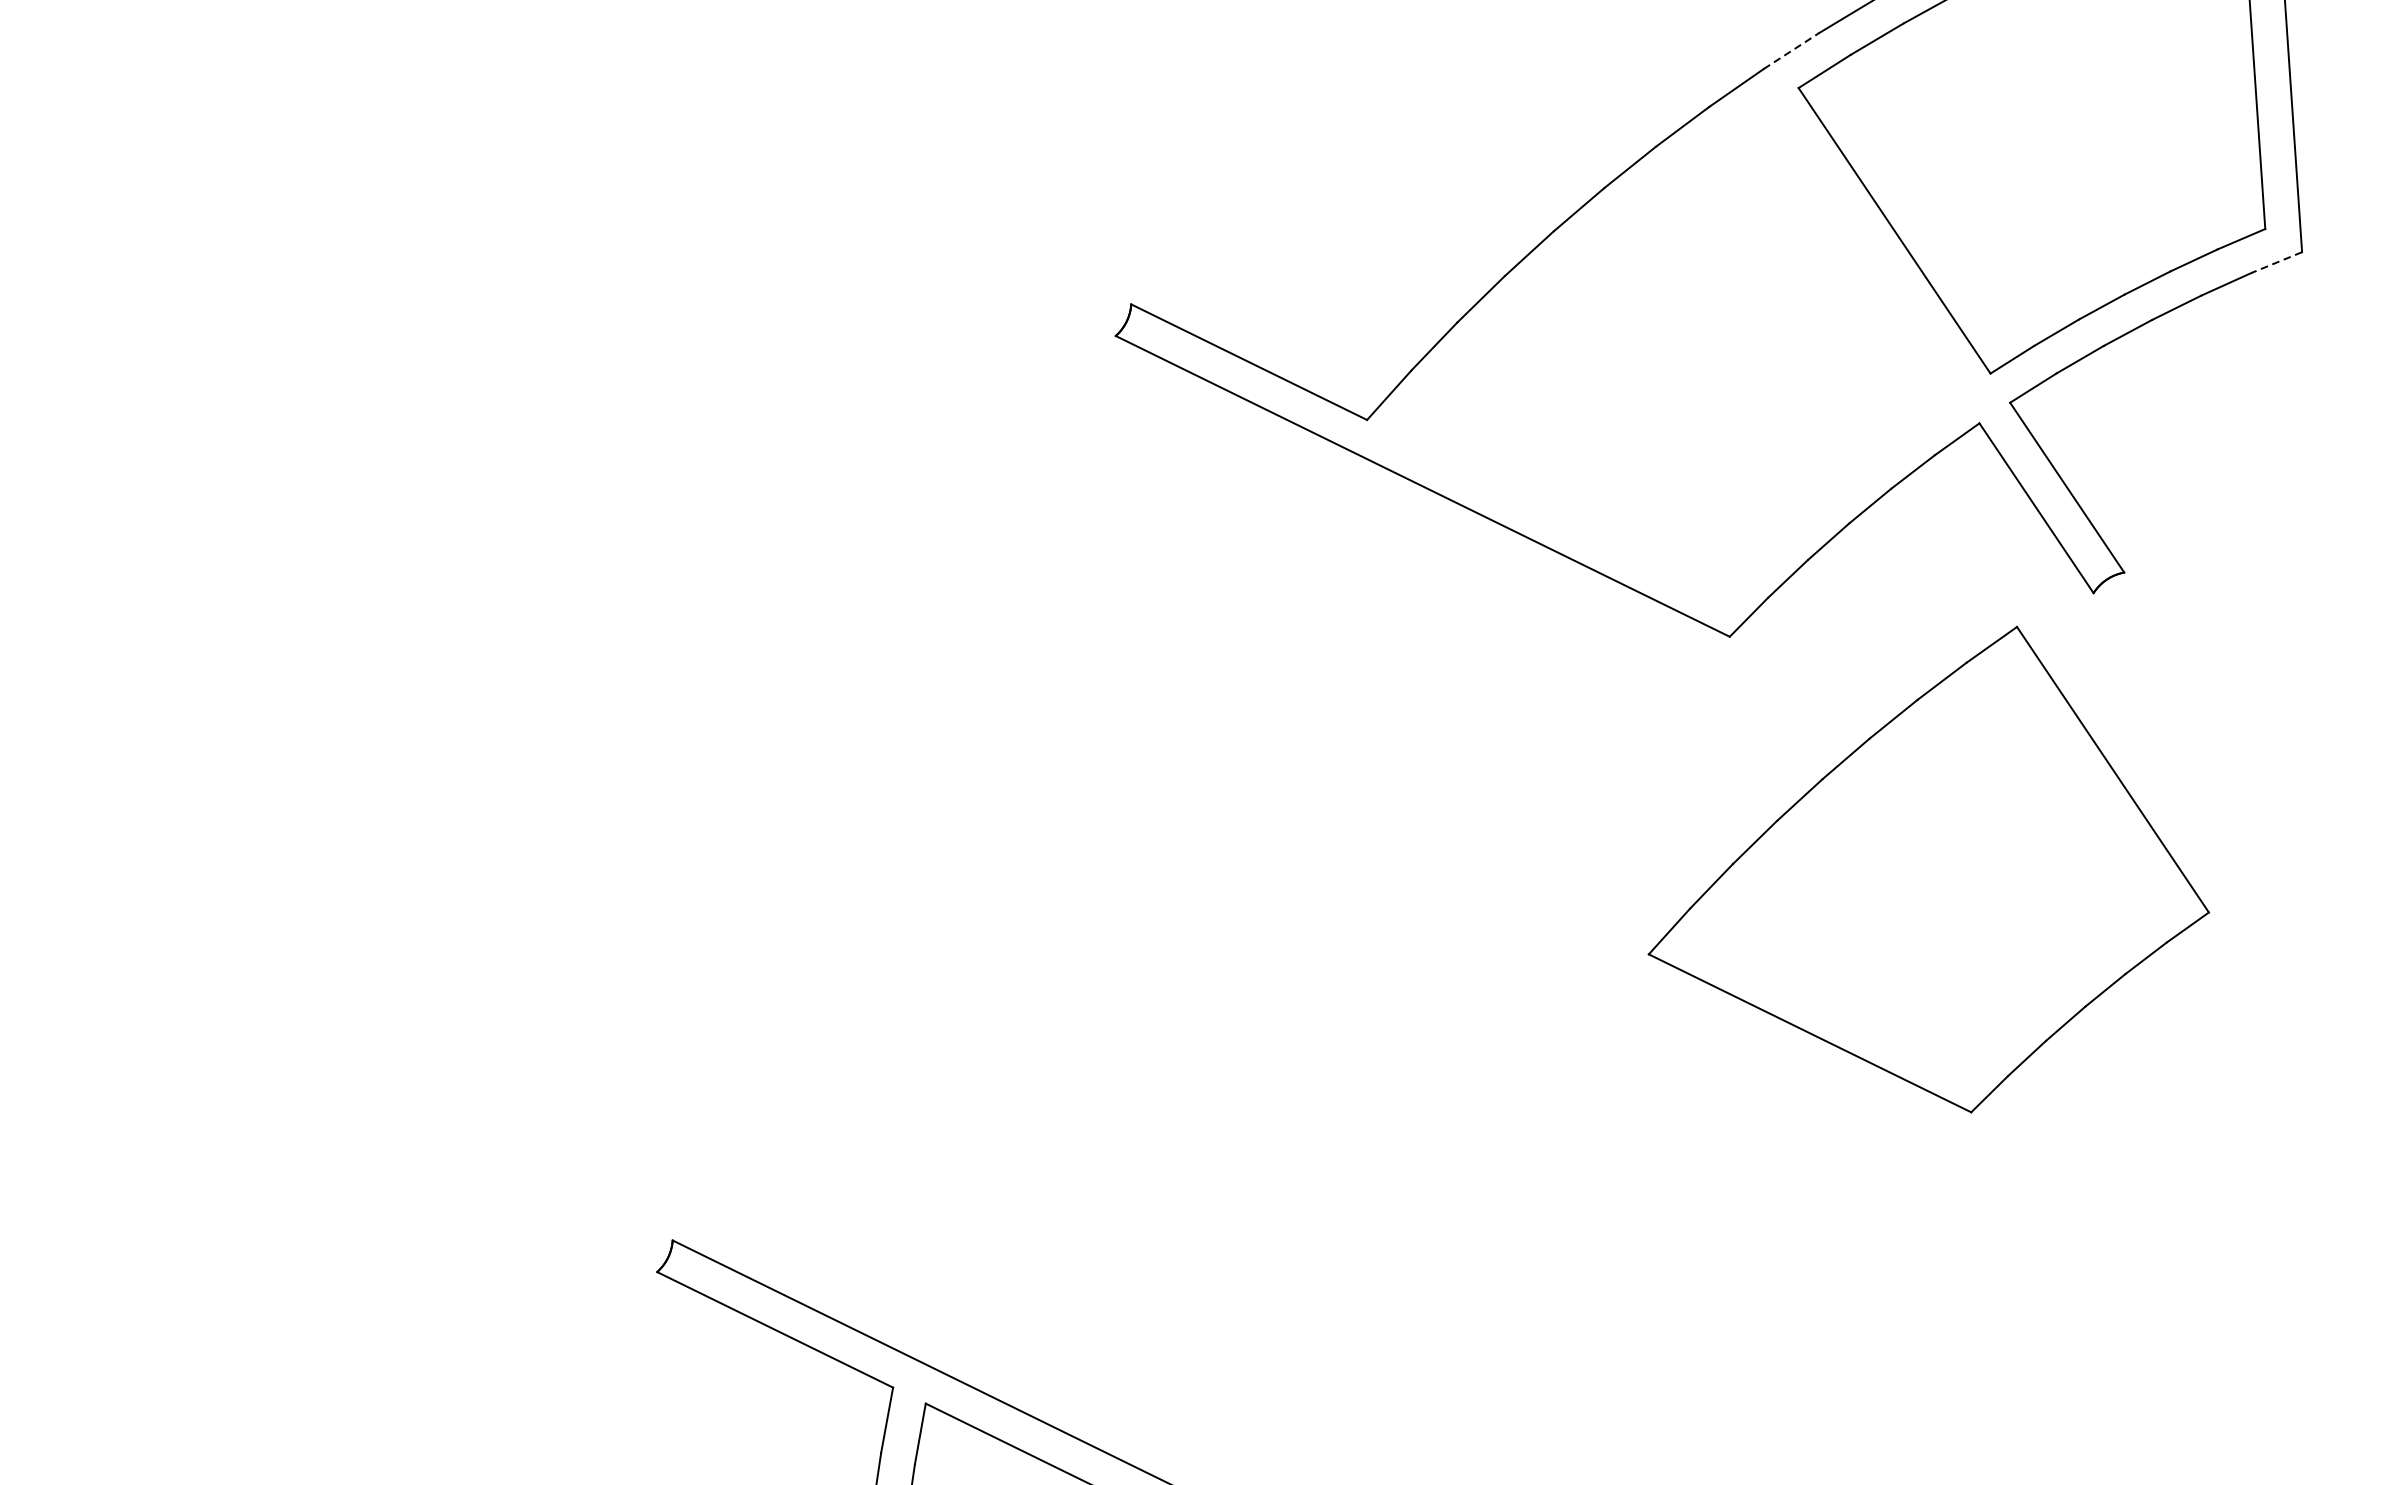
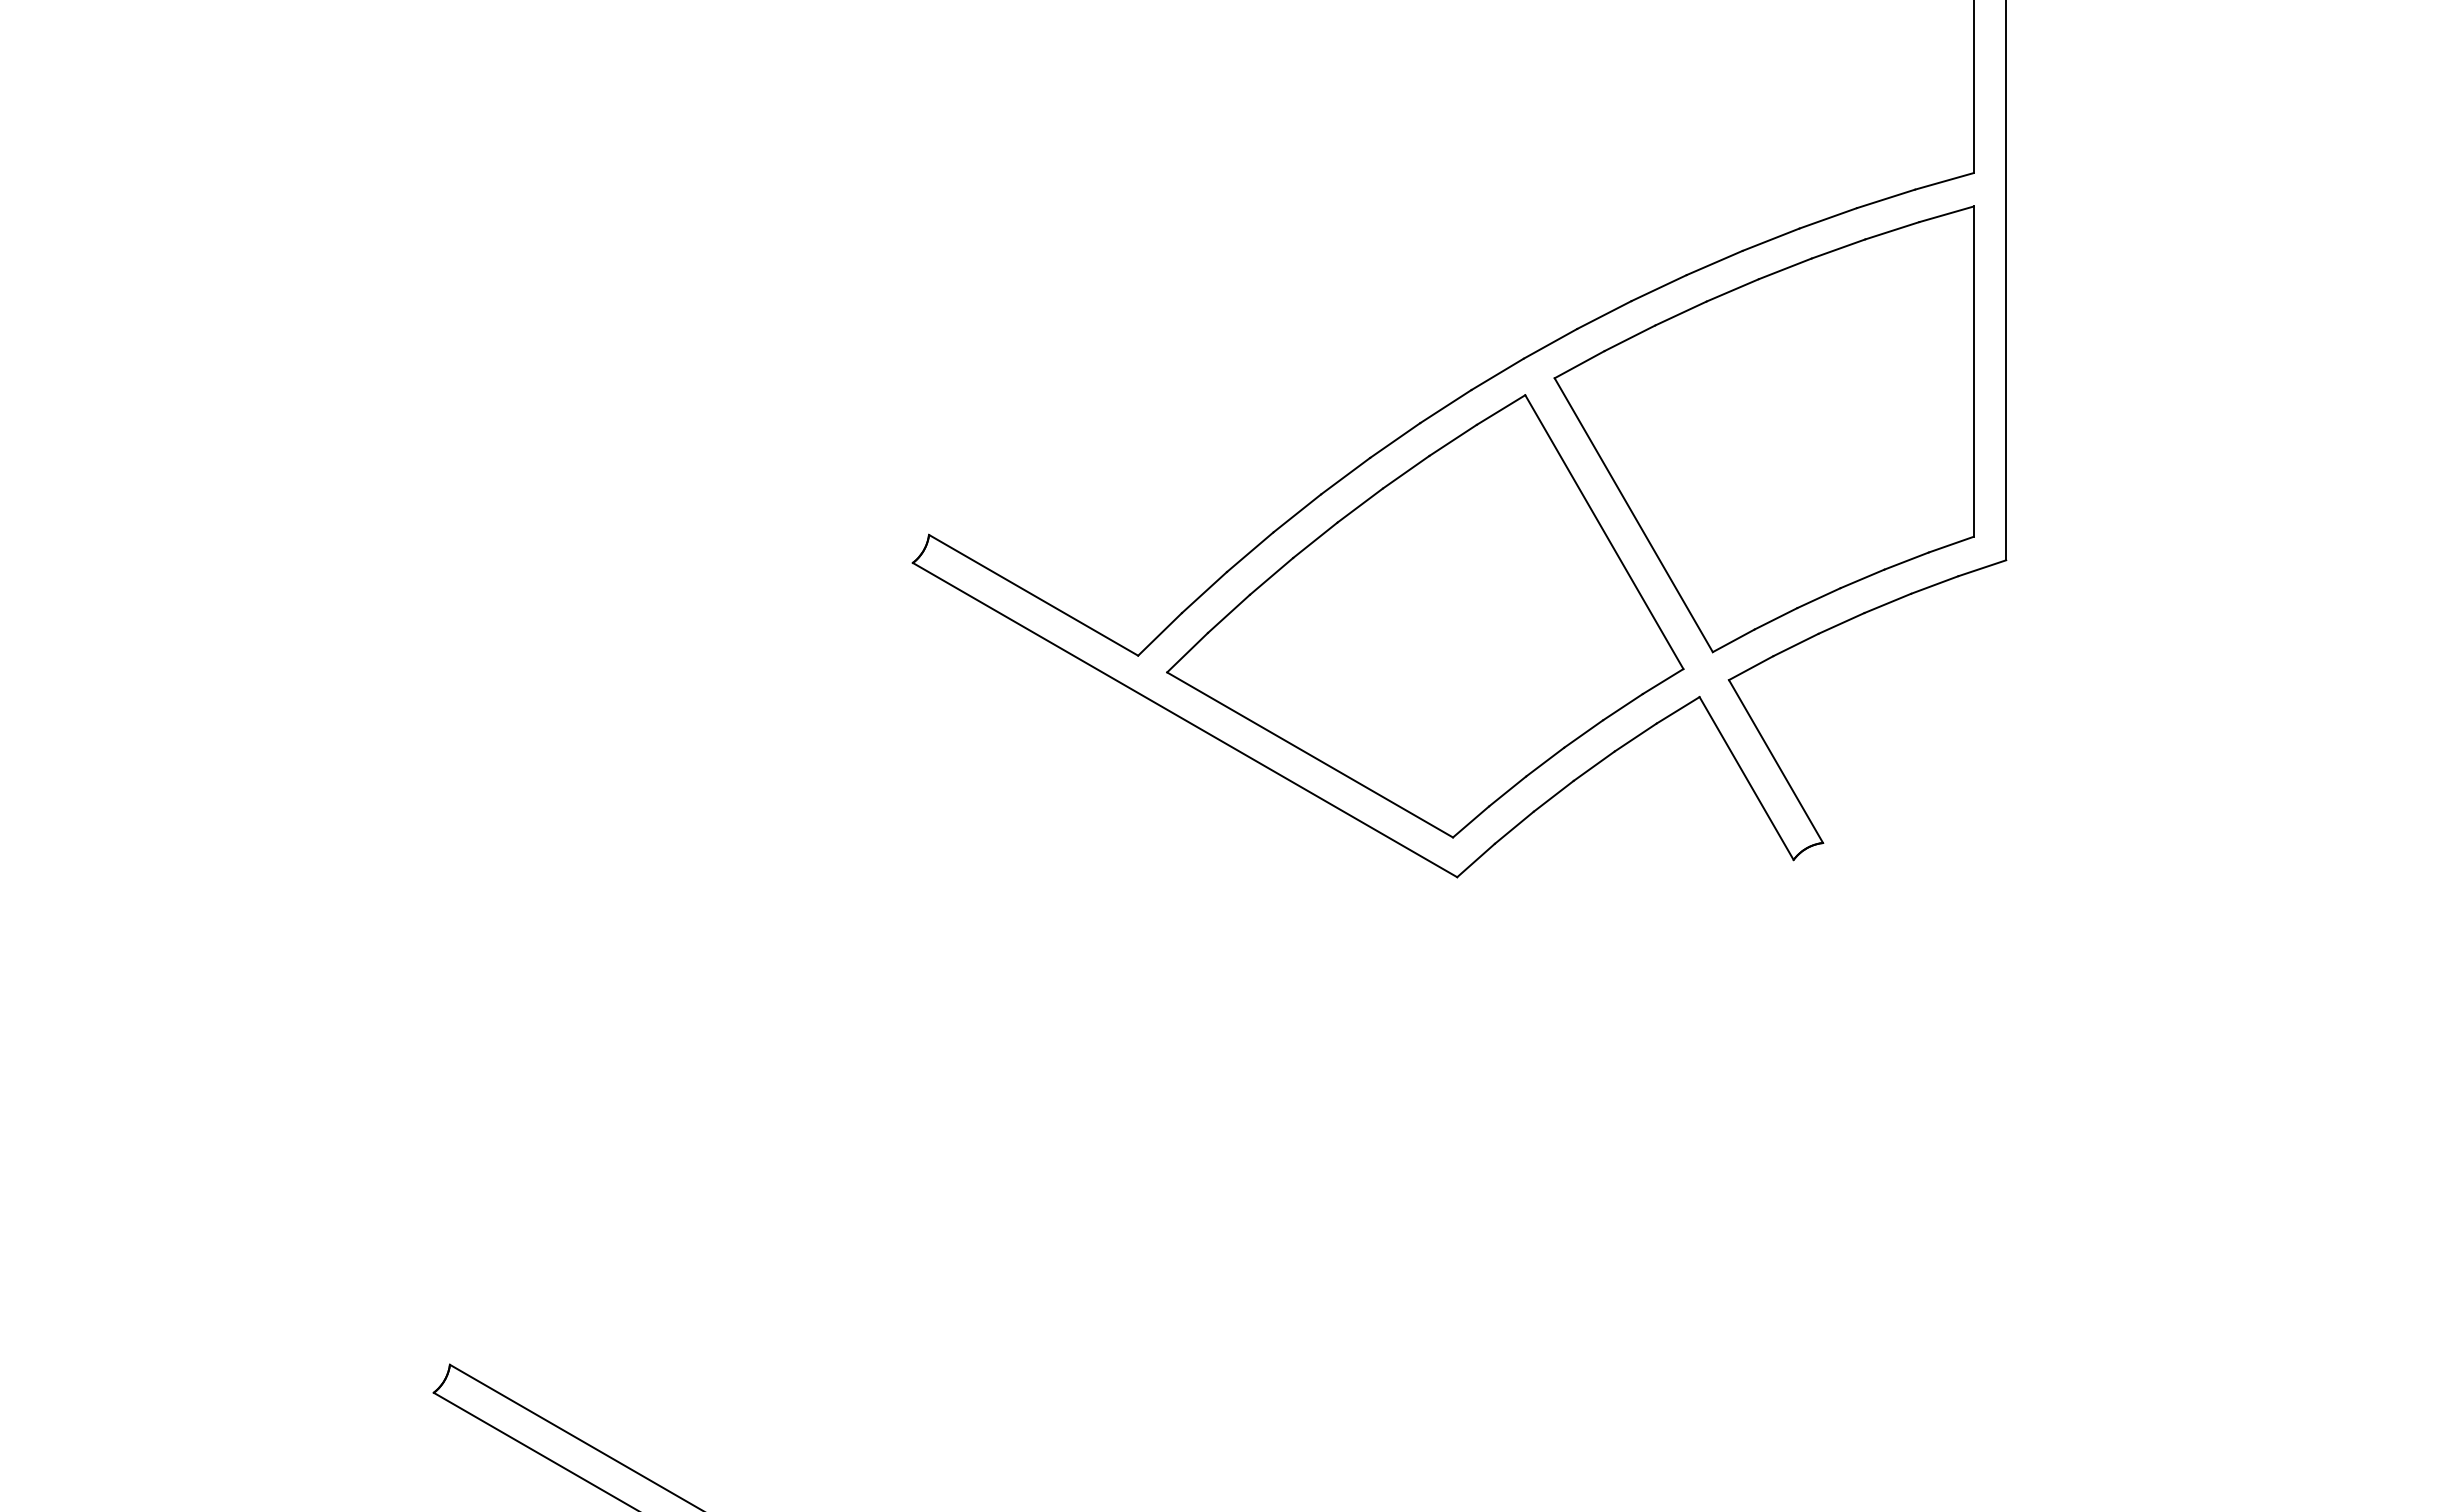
line: (1791, 50) -> (1550, 343), dashed -> solid
line: (2275, 262) -> (1981, 568), dashed -> solid
part: (1925, 874) -> (1425, 616), moved

